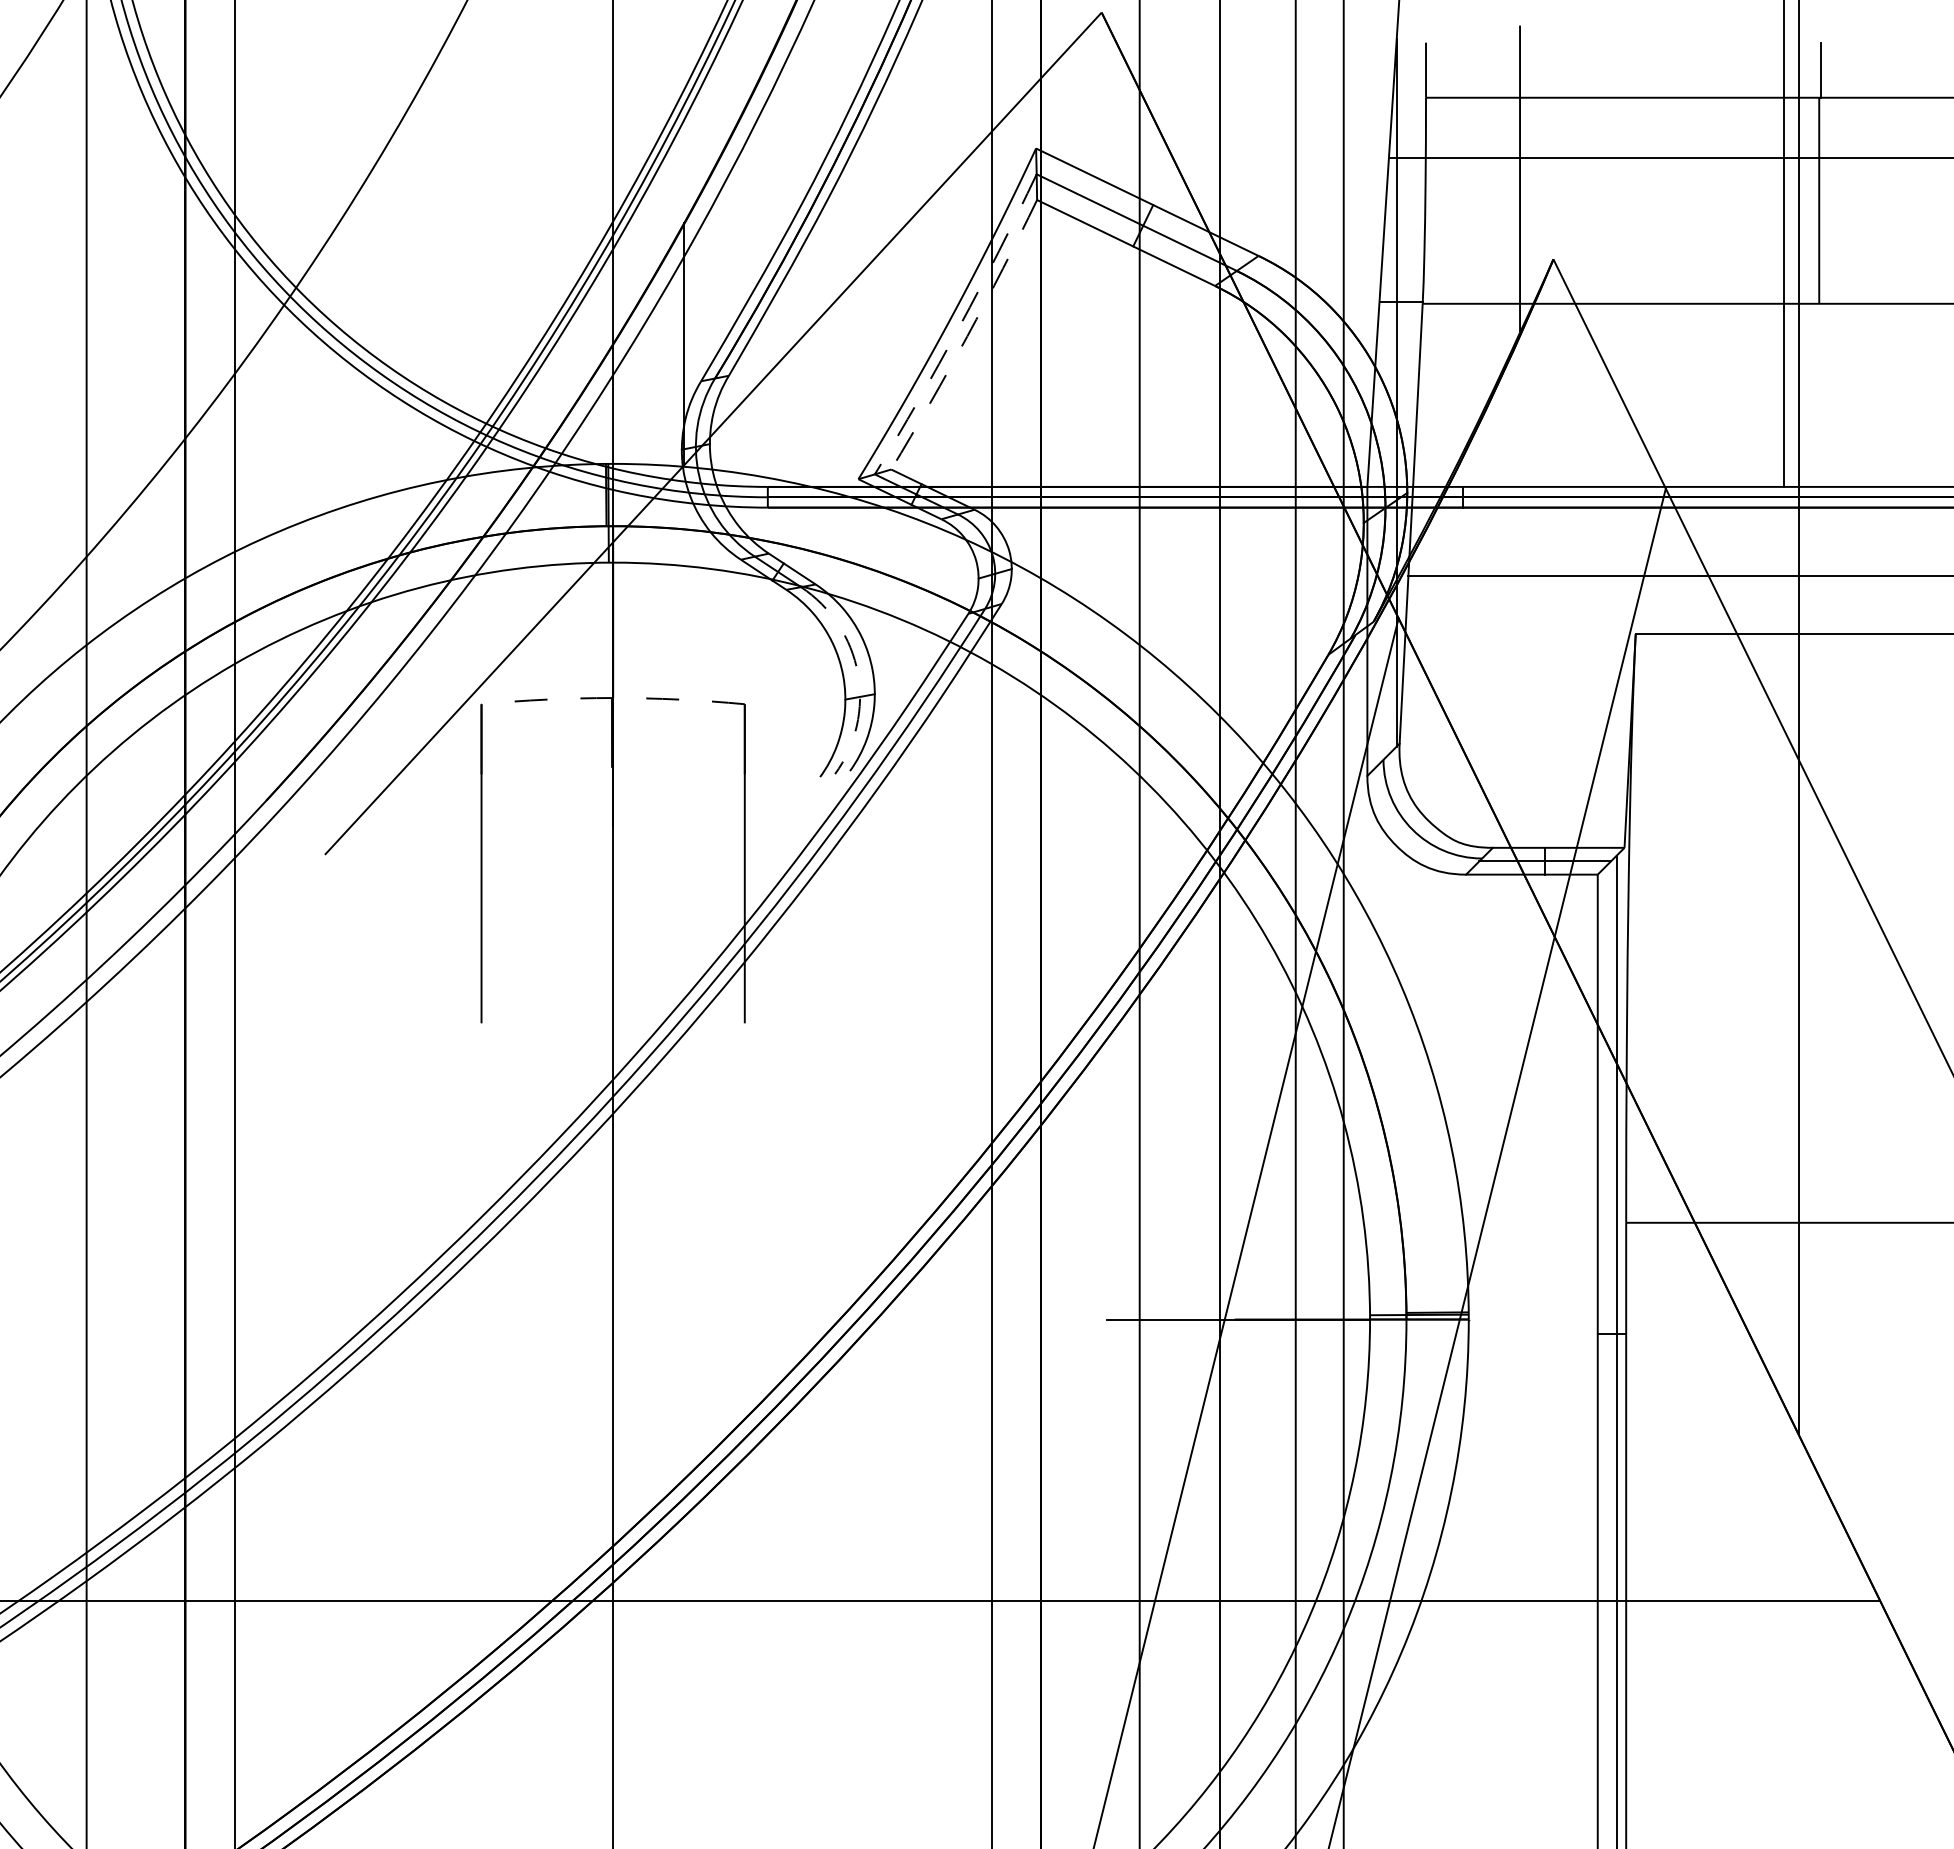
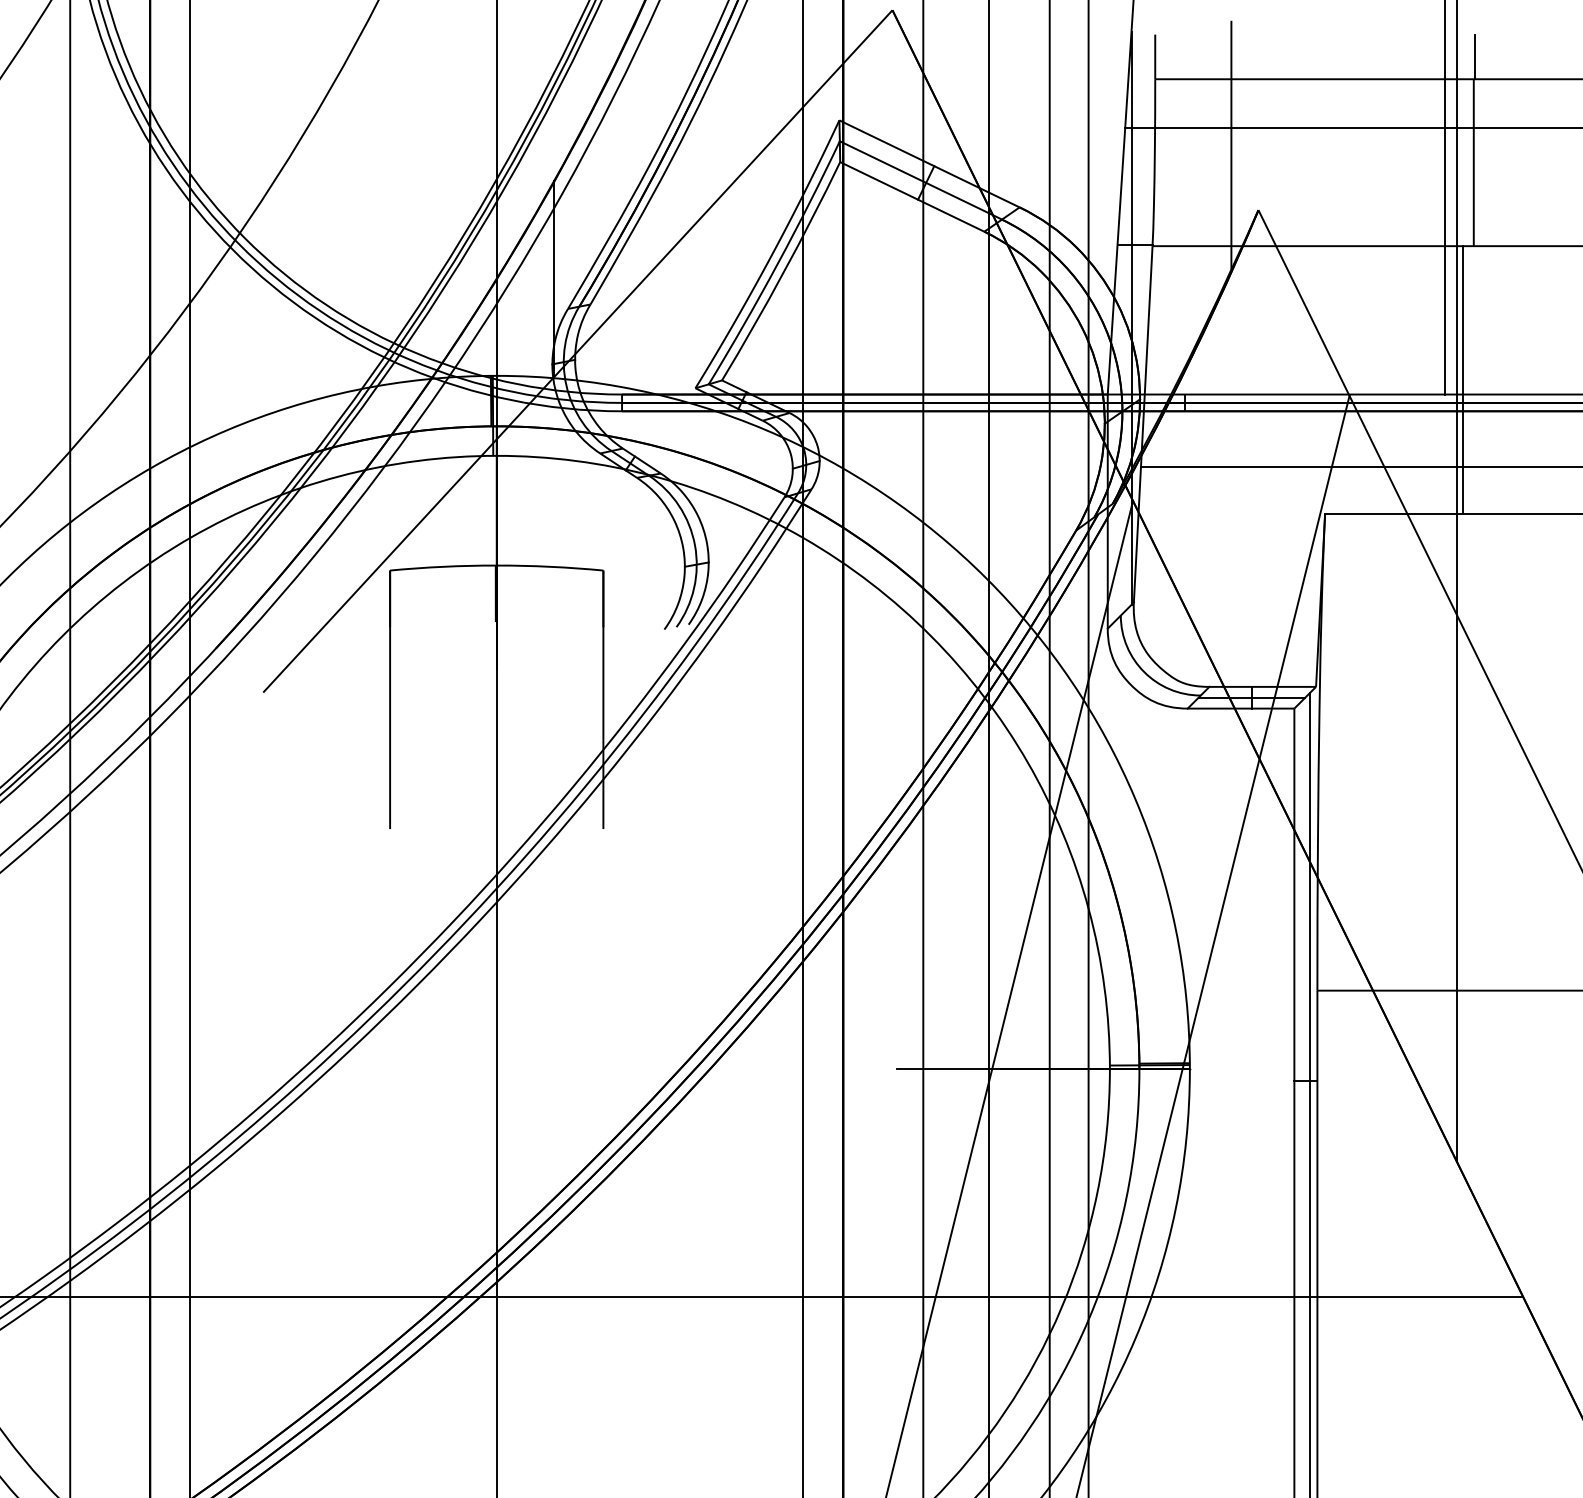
arc: (959, 326) -> (777, 264), dashed -> solid
arc: (967, 336) -> (783, 272), dashed -> solid
line: (1805, 468) -> (1462, 379), added
arc: (857, 673) -> (694, 545), dashed -> solid
arc: (613, 698) -> (497, 565), dashed -> solid

